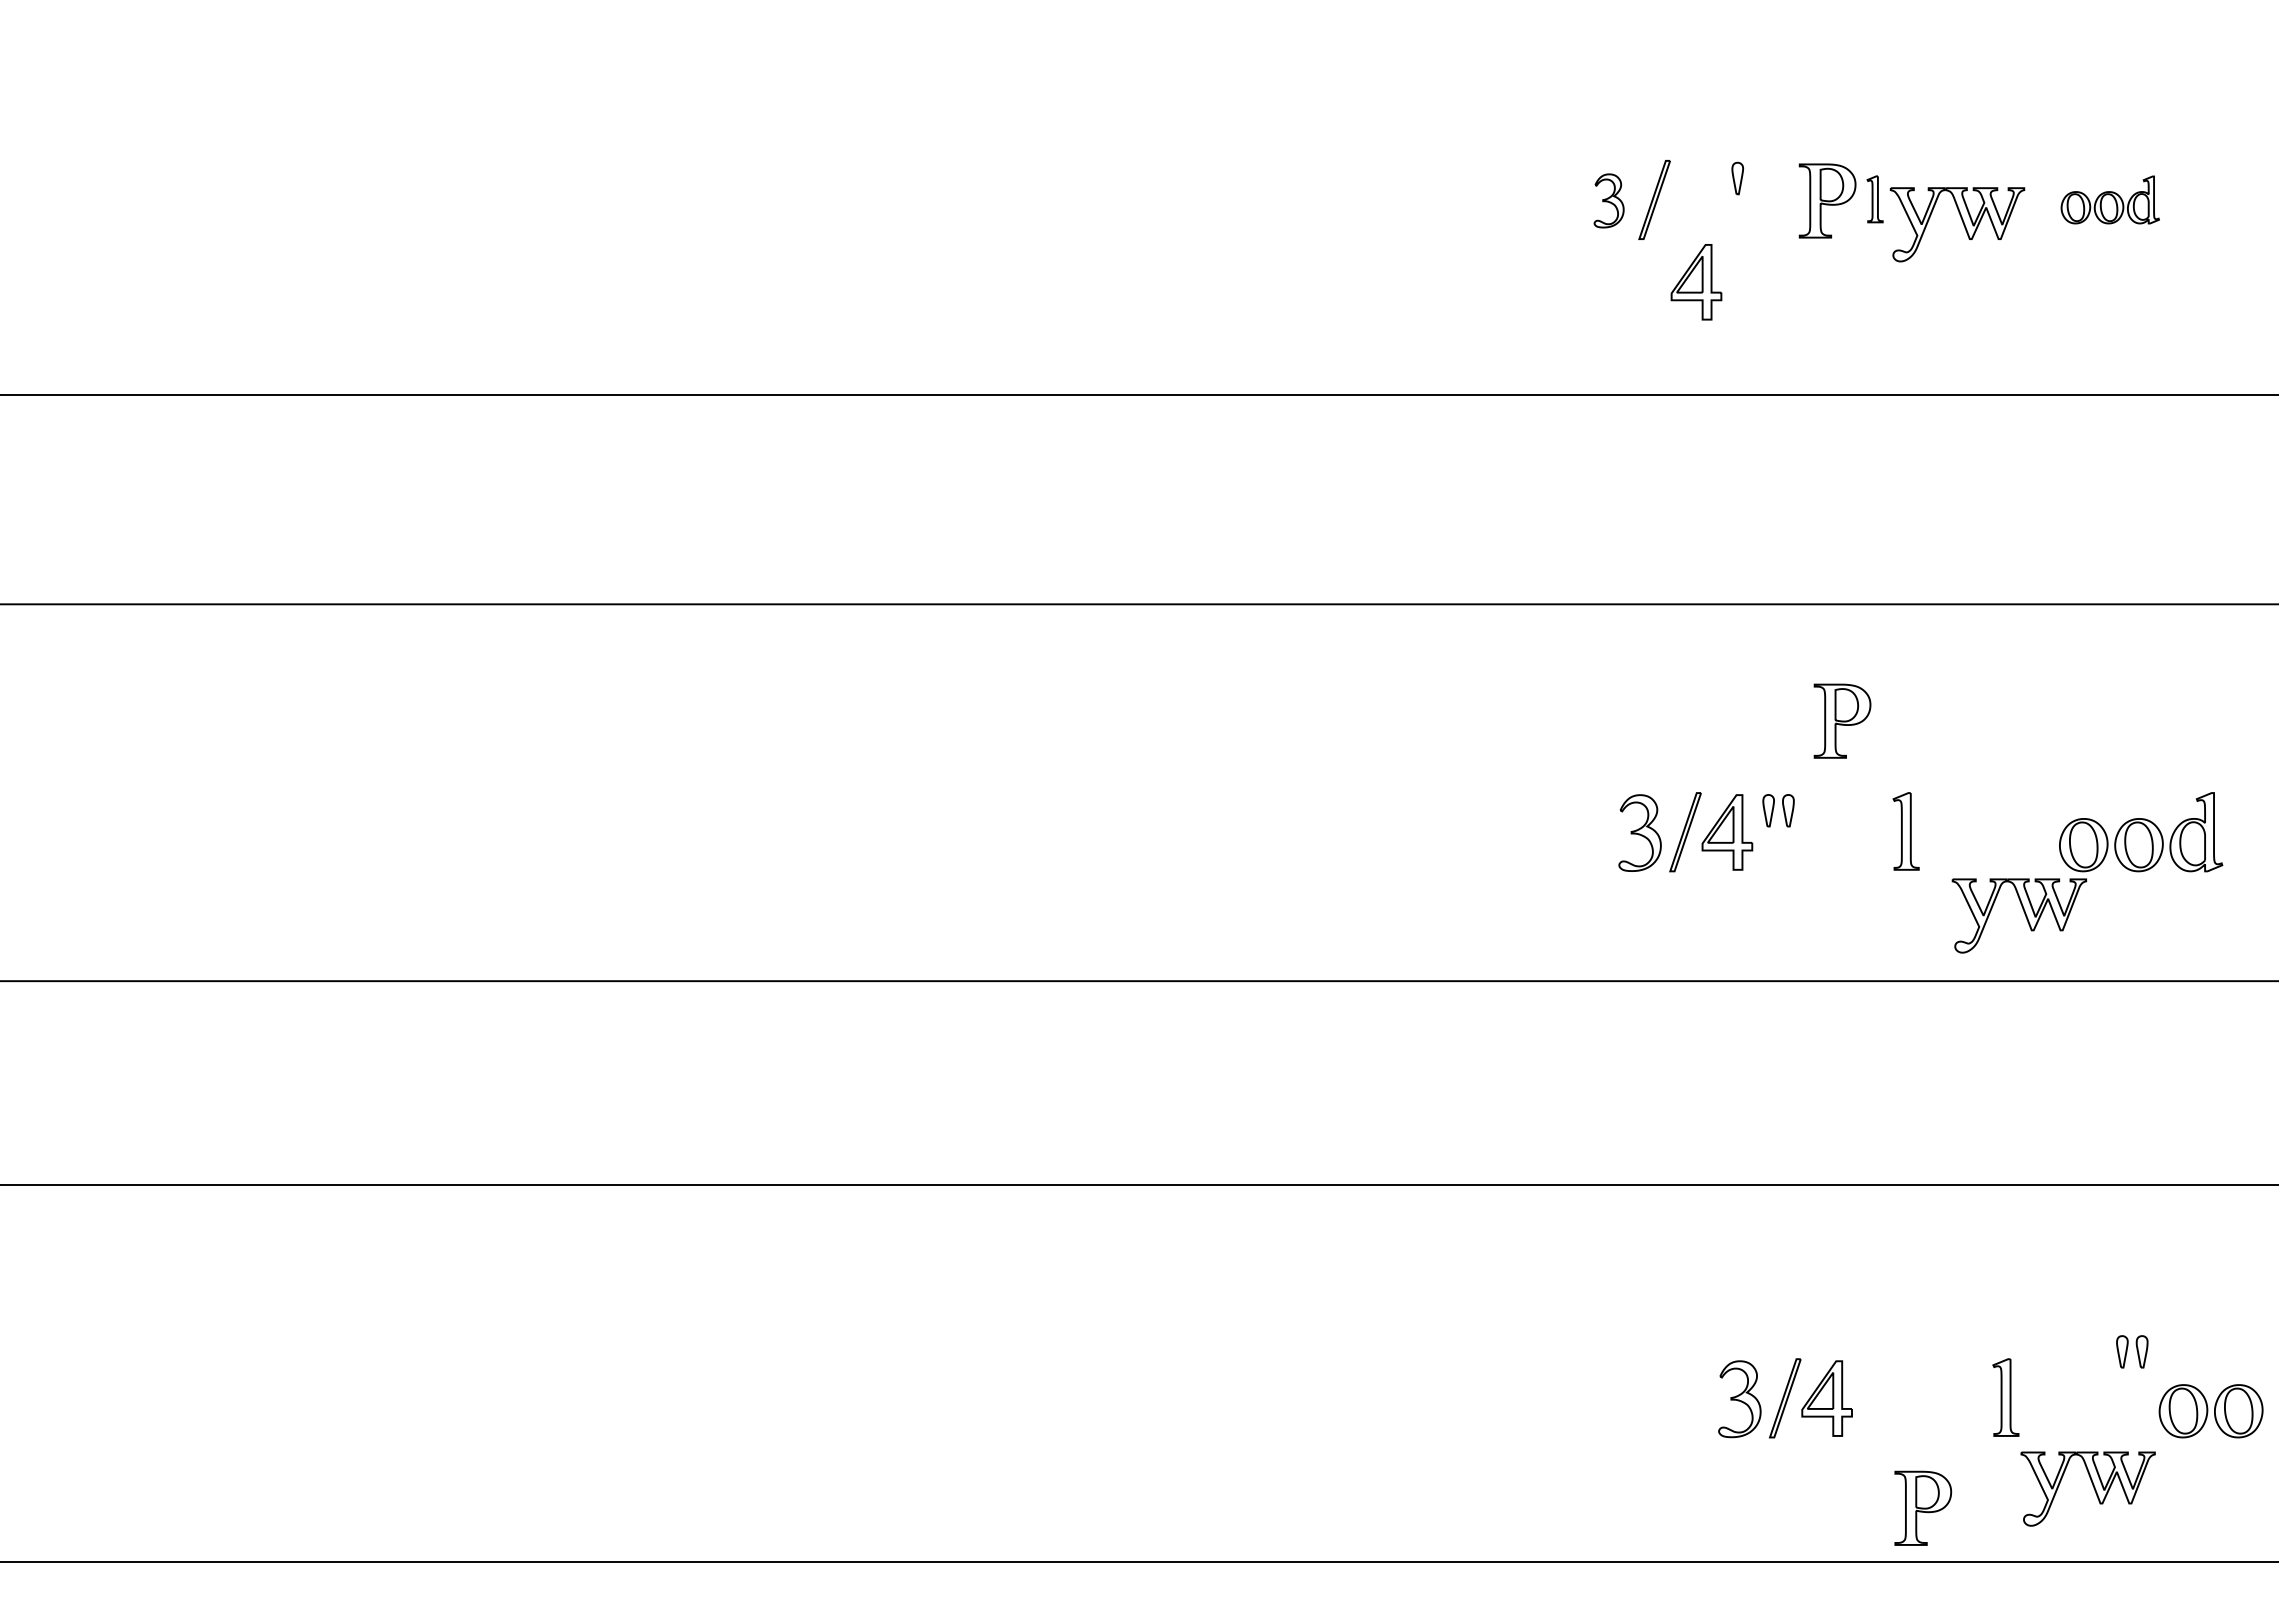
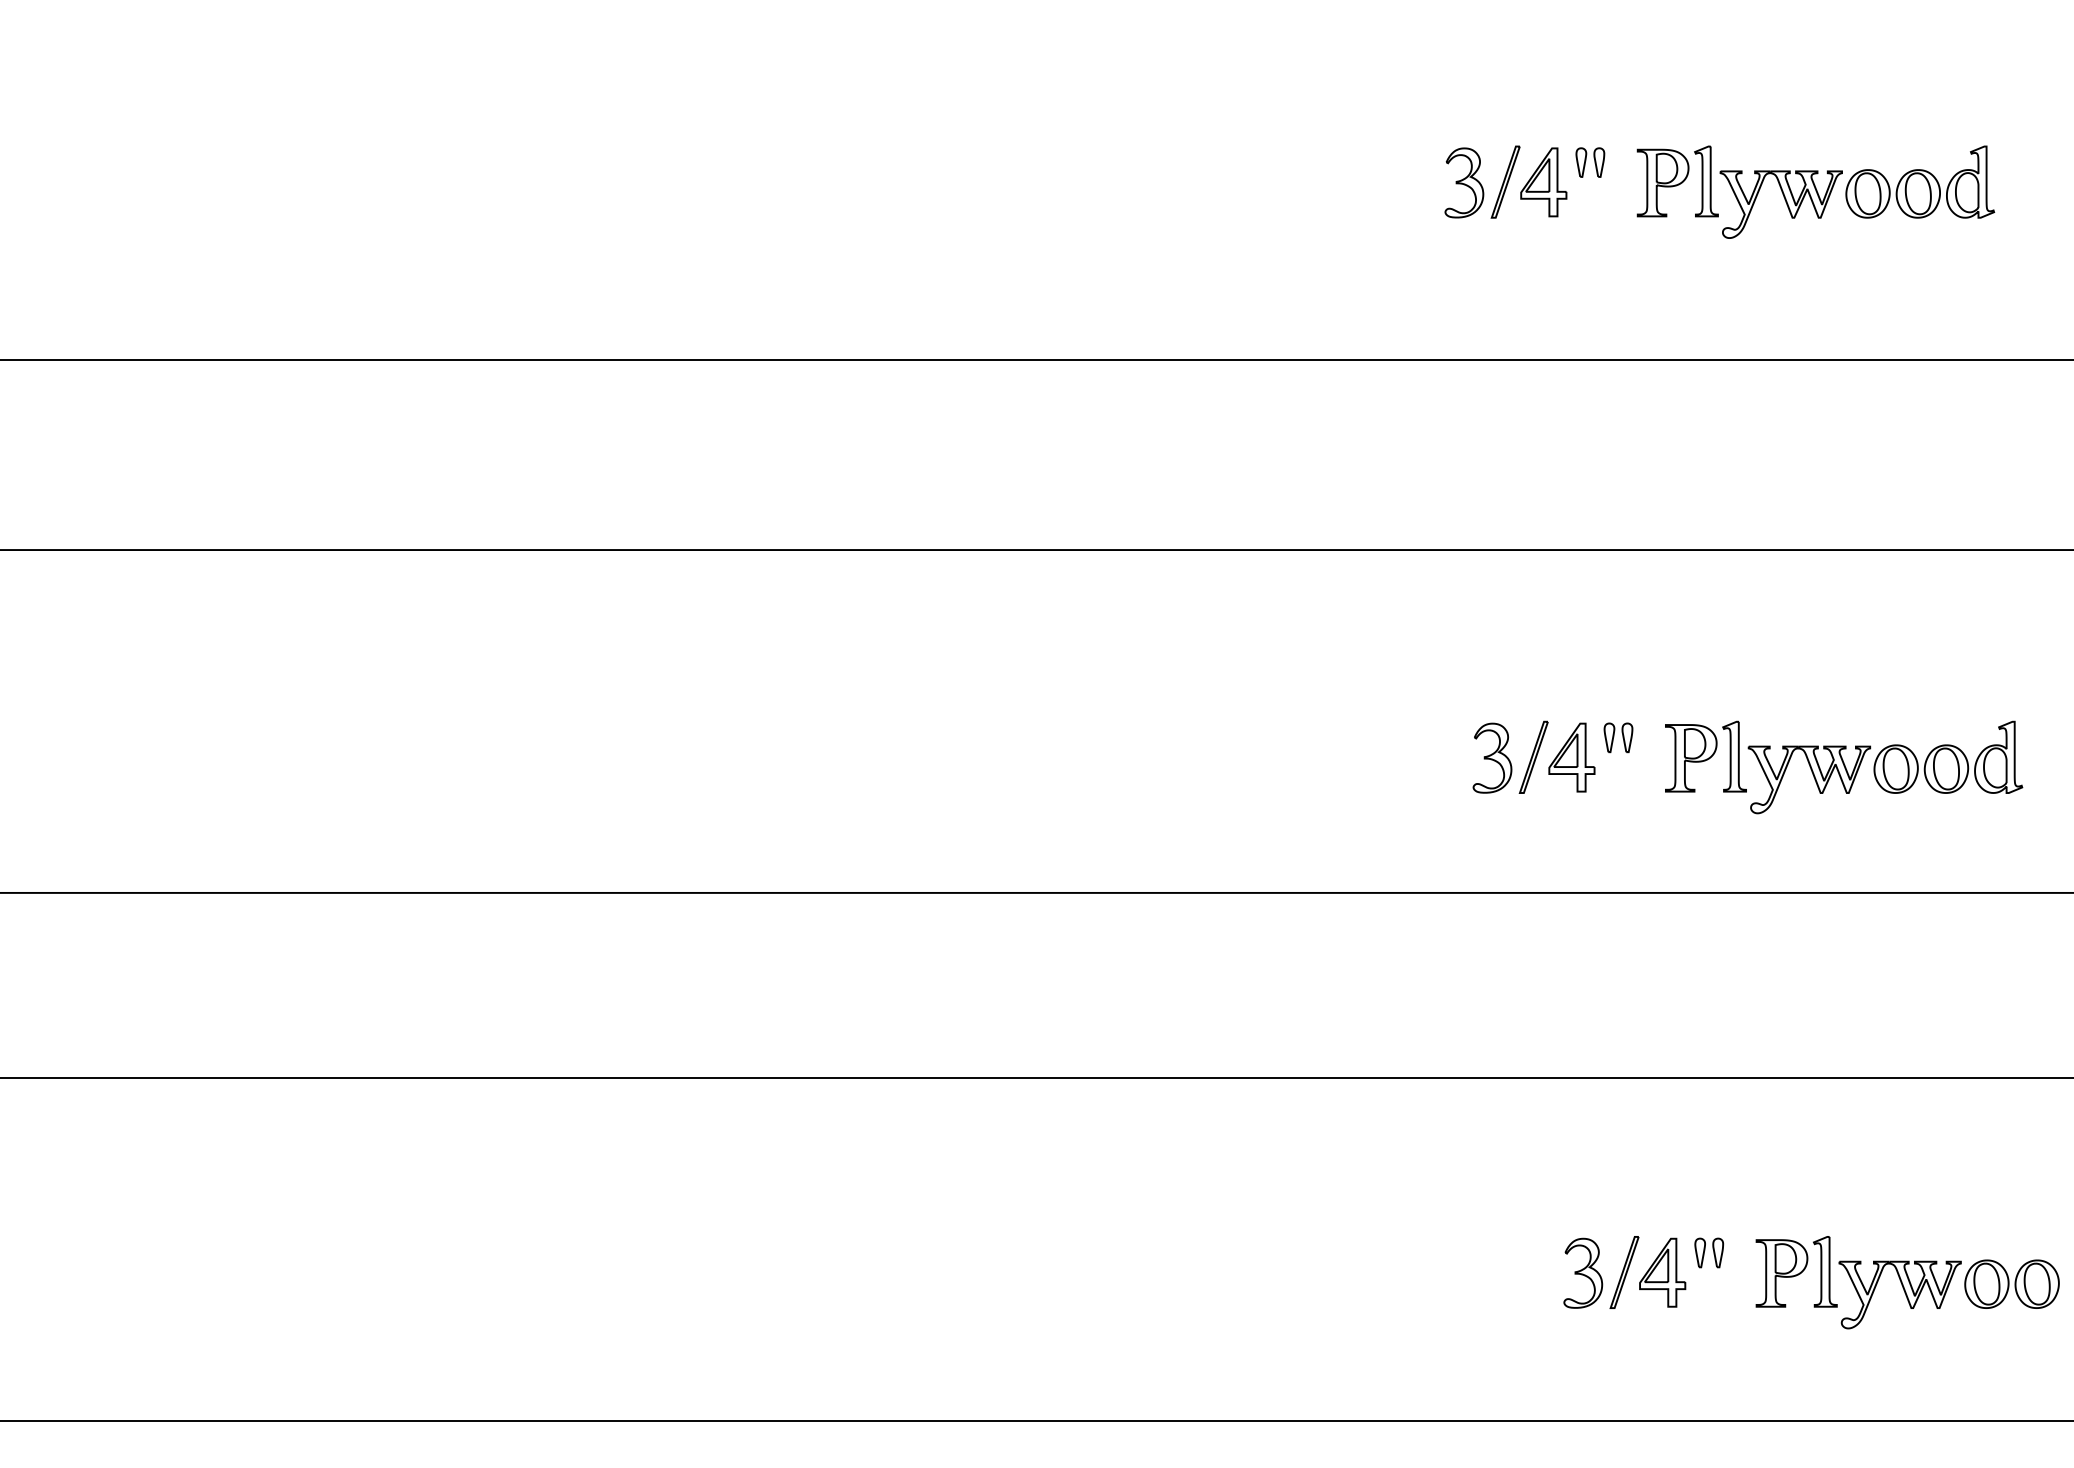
part: (1757, 178) -> (1599, 162), added
part: (1874, 199) -> (1705, 181), size x1.67
part: (2110, 199) -> (1920, 181), size x1.67
part: (1608, 200) -> (1463, 182), size x1.43
part: (1696, 282) -> (1543, 182), moved
part: (1842, 720) -> (1691, 757), moved
part: (2019, 915) -> (1809, 779), moved
part: (2132, 1351) -> (1709, 1252), moved
part: (2087, 1488) -> (1899, 1294), moved
part: (1923, 1507) -> (1782, 1272), moved

